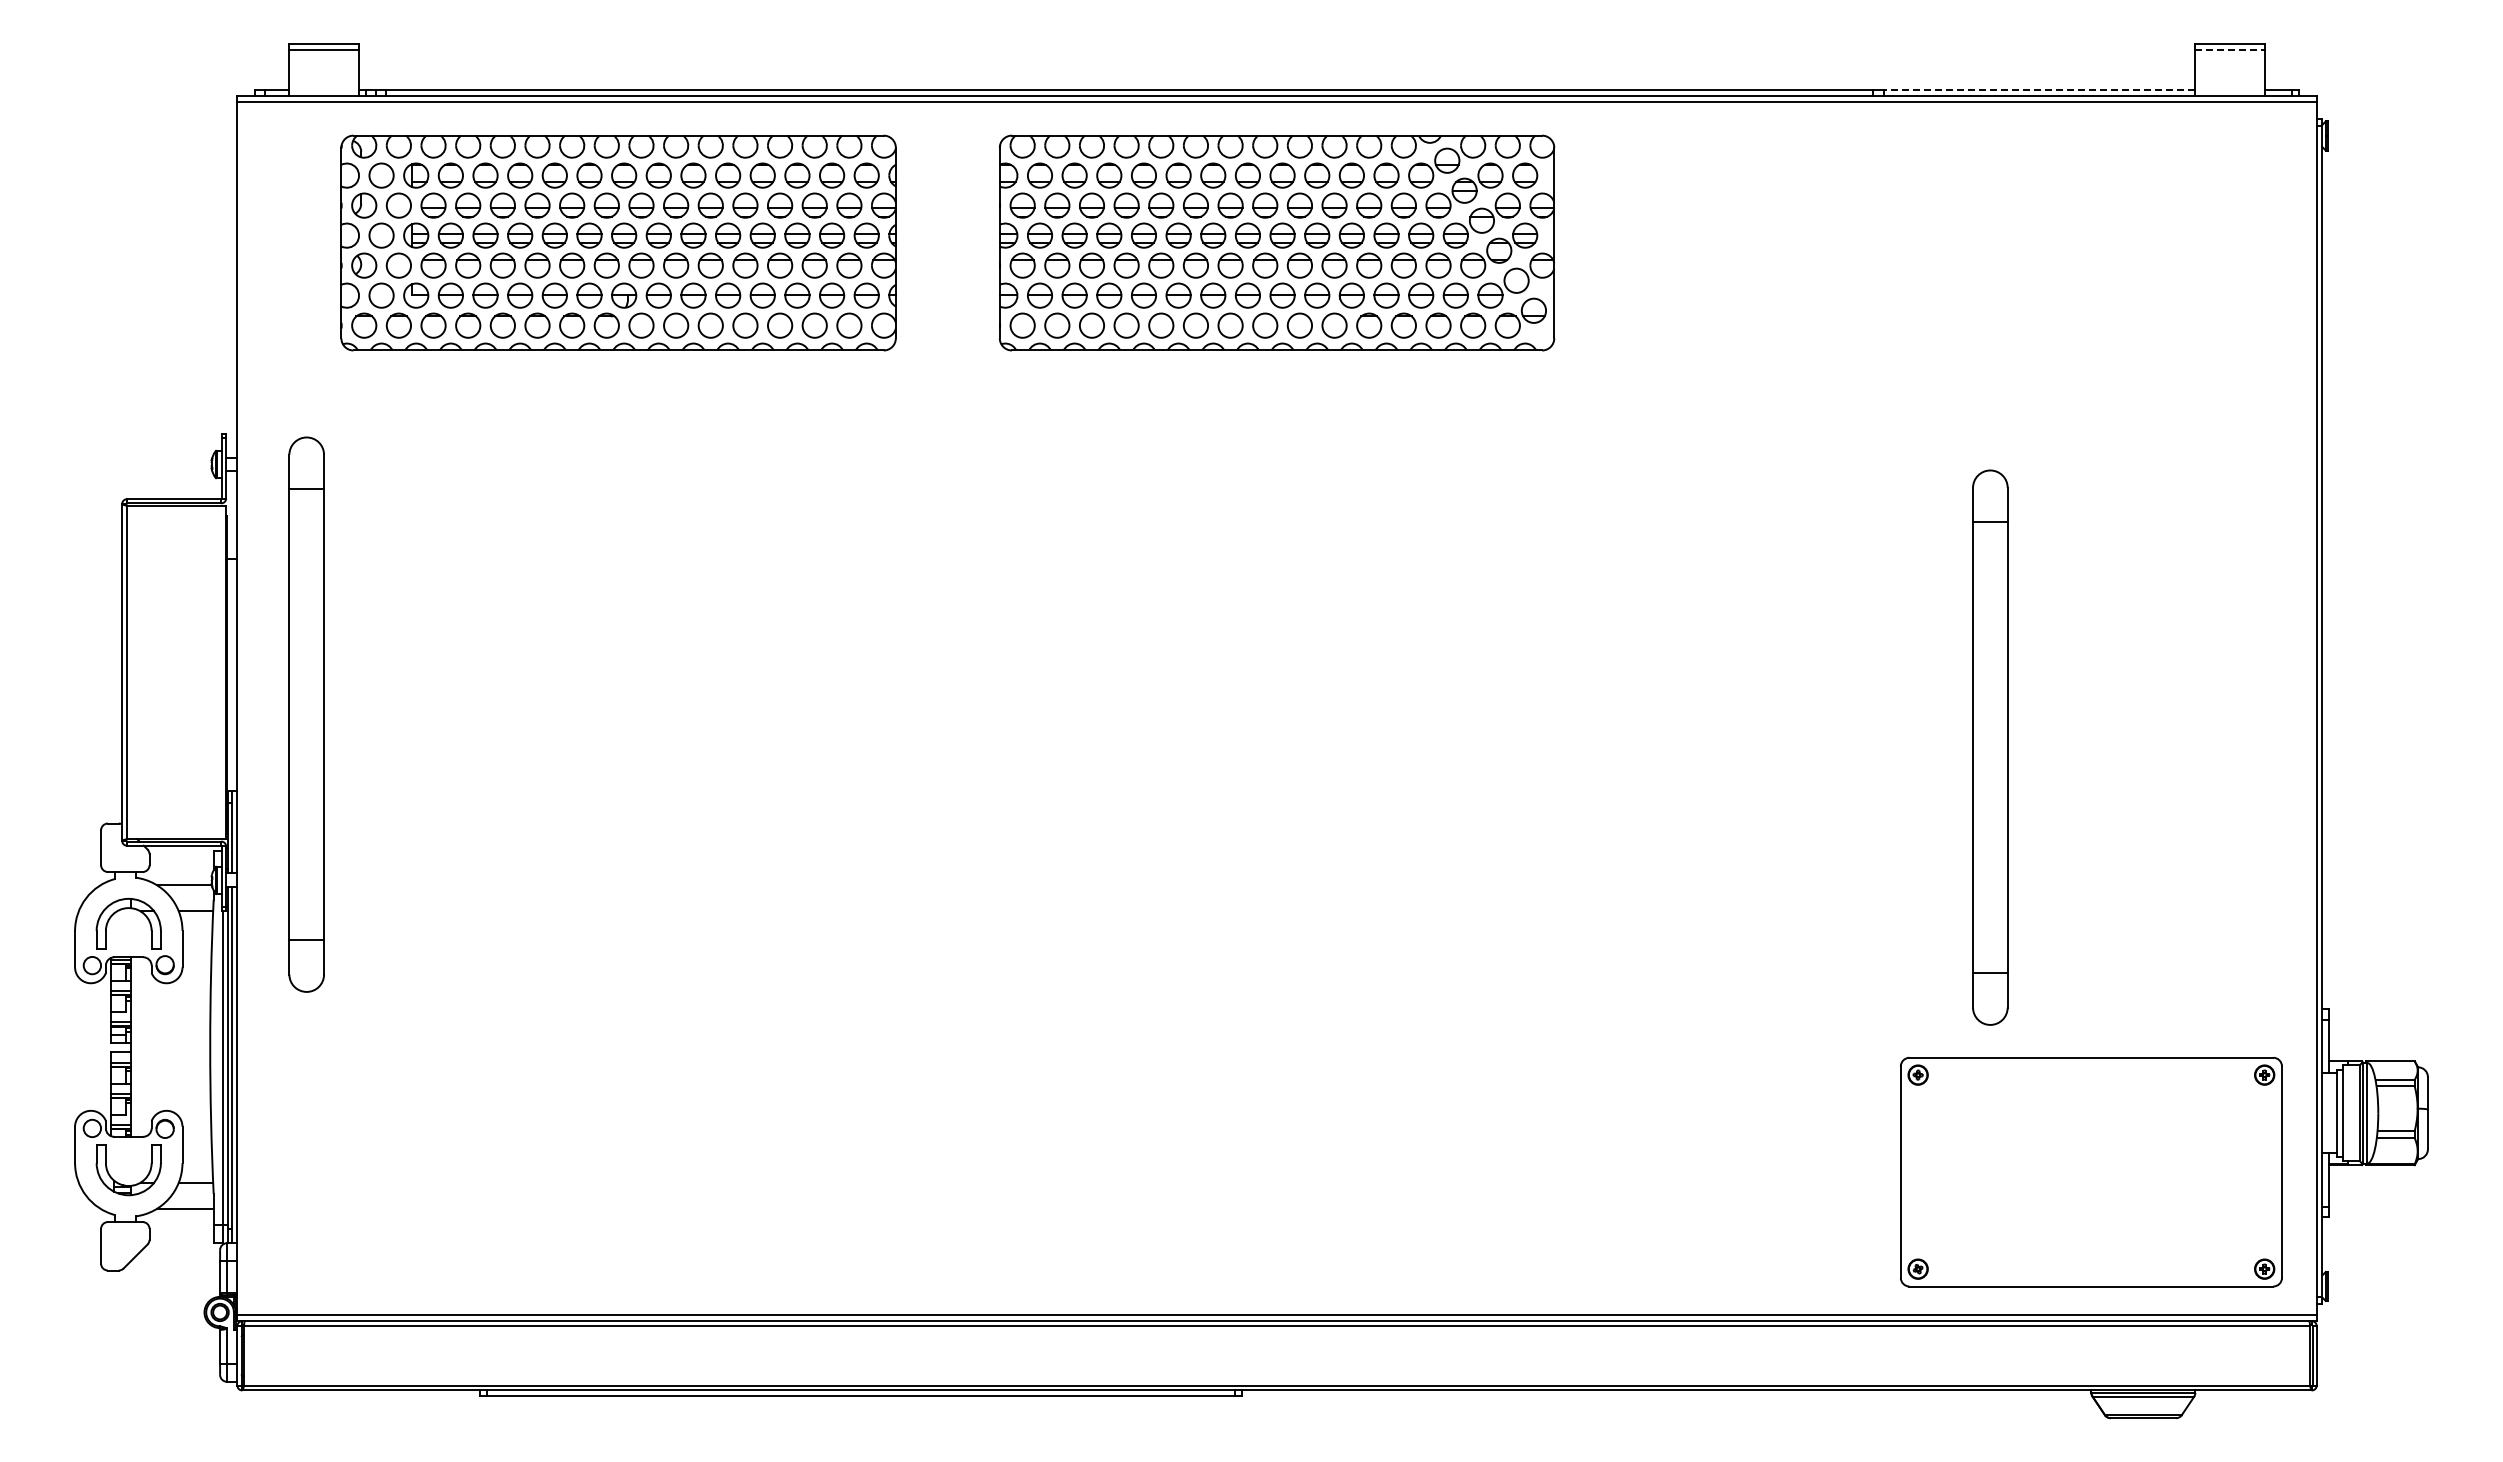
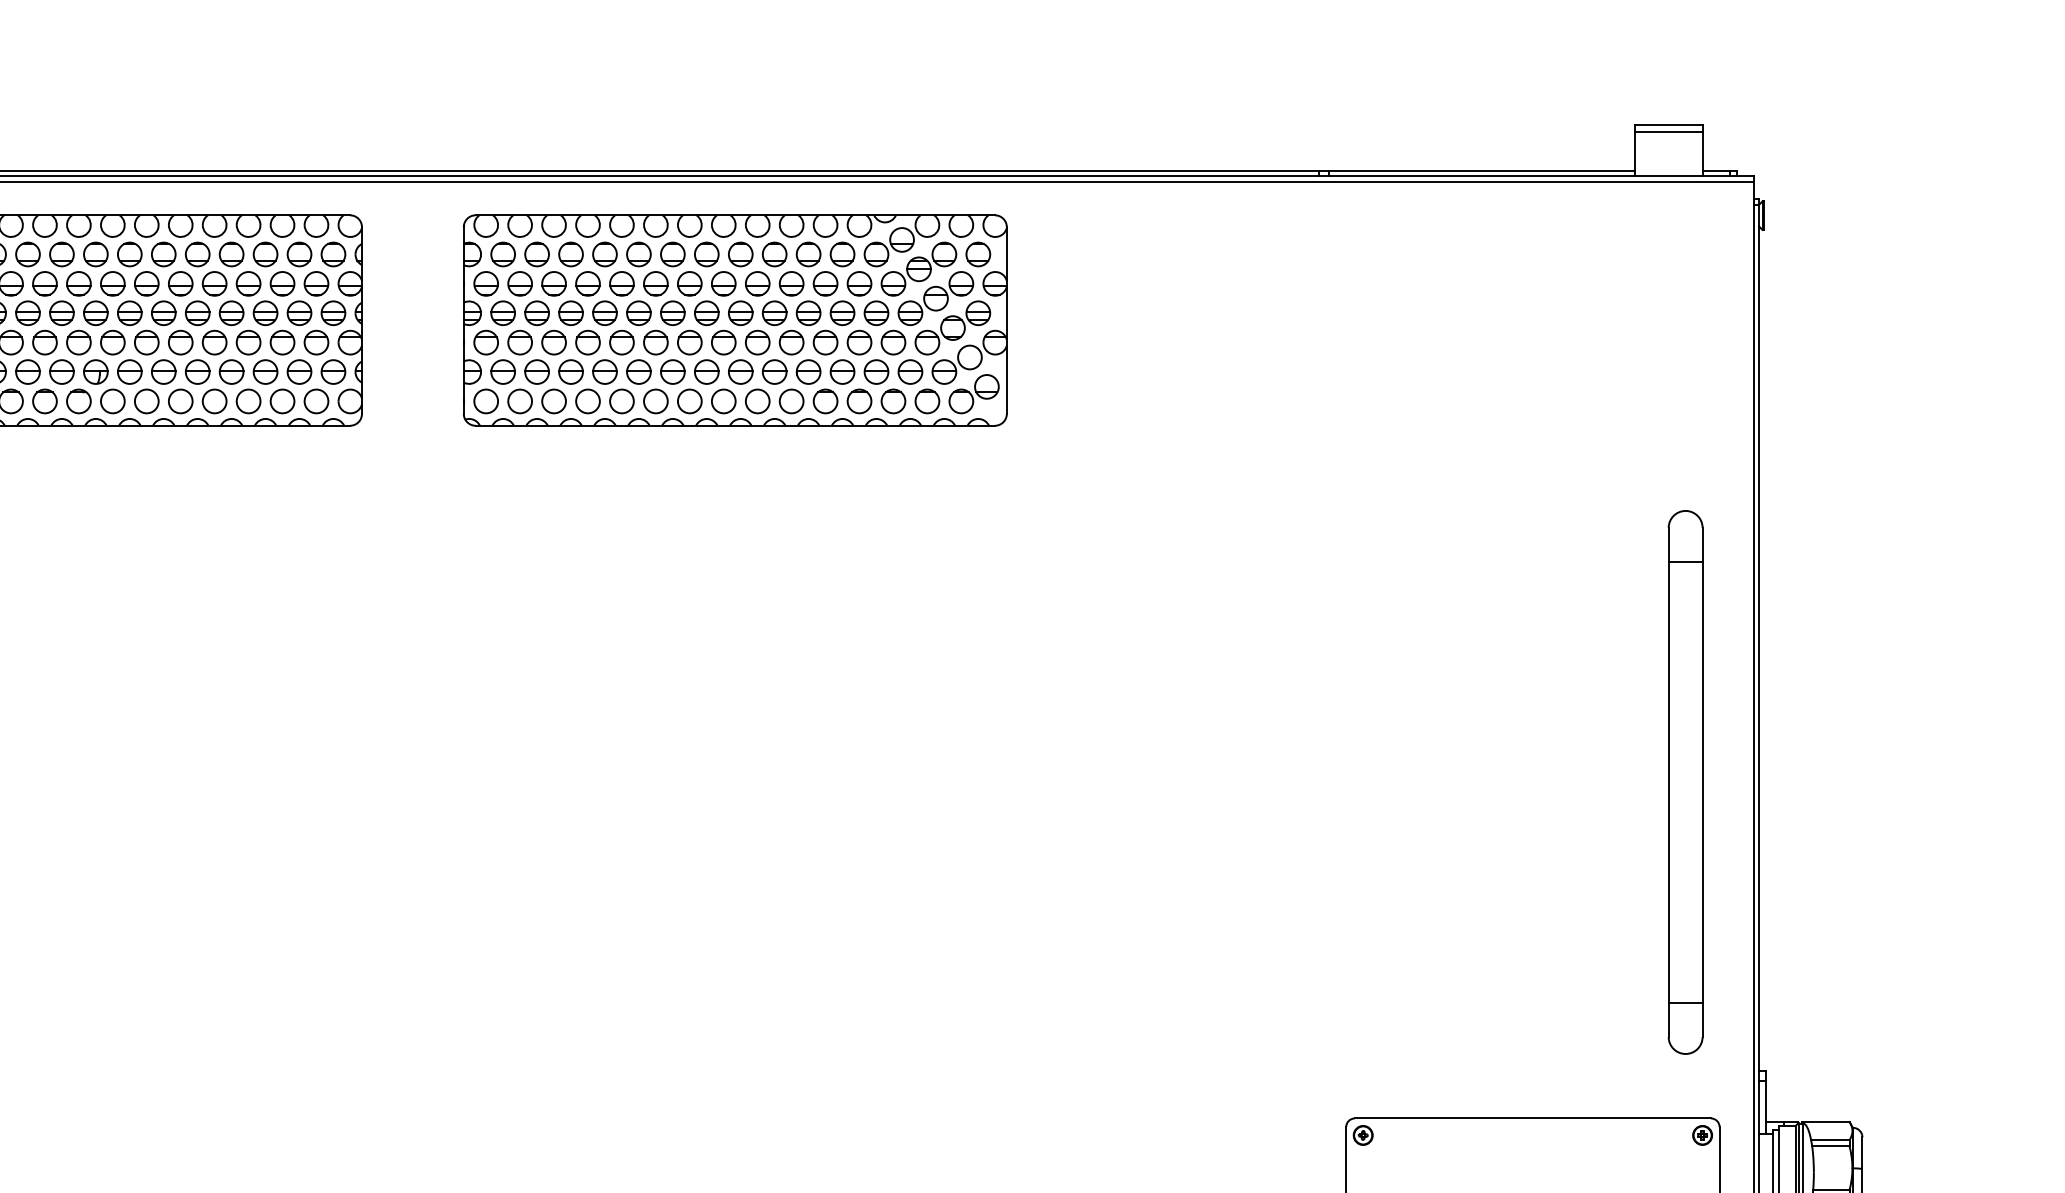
line: (2230, 50) -> (1669, 131), dashed -> solid
line: (2039, 90) -> (1482, 171), dashed -> solid
part: (1990, 747) -> (1685, 782), moved

